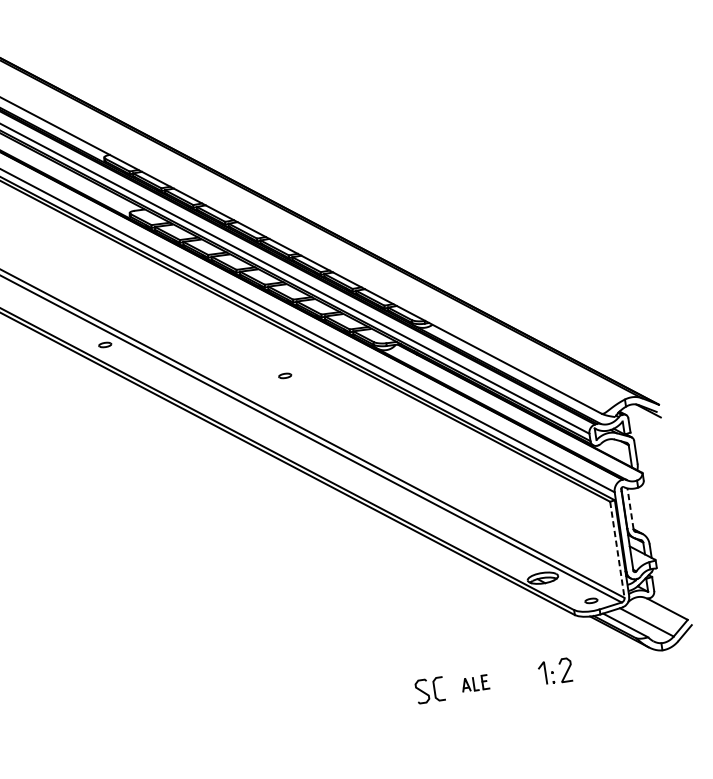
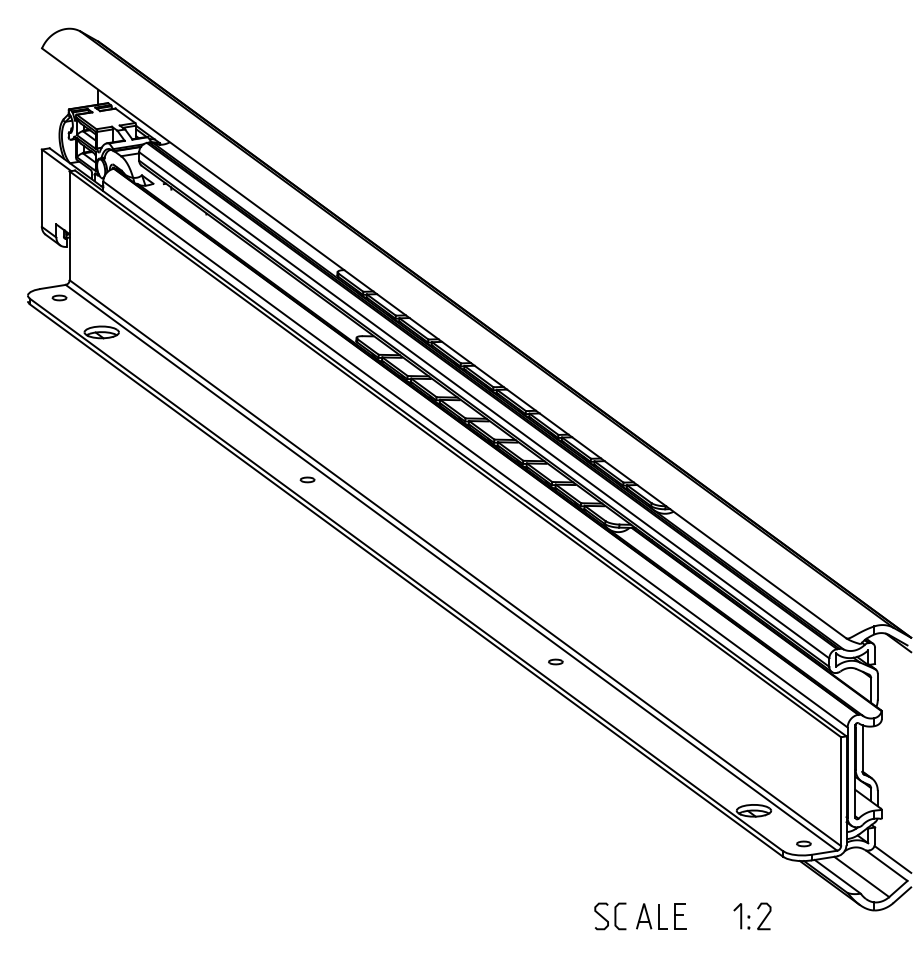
part: (284, 375) -> (555, 661), moved
line: (630, 508) -> (862, 747), dashed -> solid
line: (617, 550) -> (841, 792), dashed -> solid
line: (671, 602) -> (892, 859), added
part: (475, 683) -> (661, 916), size x1.67

